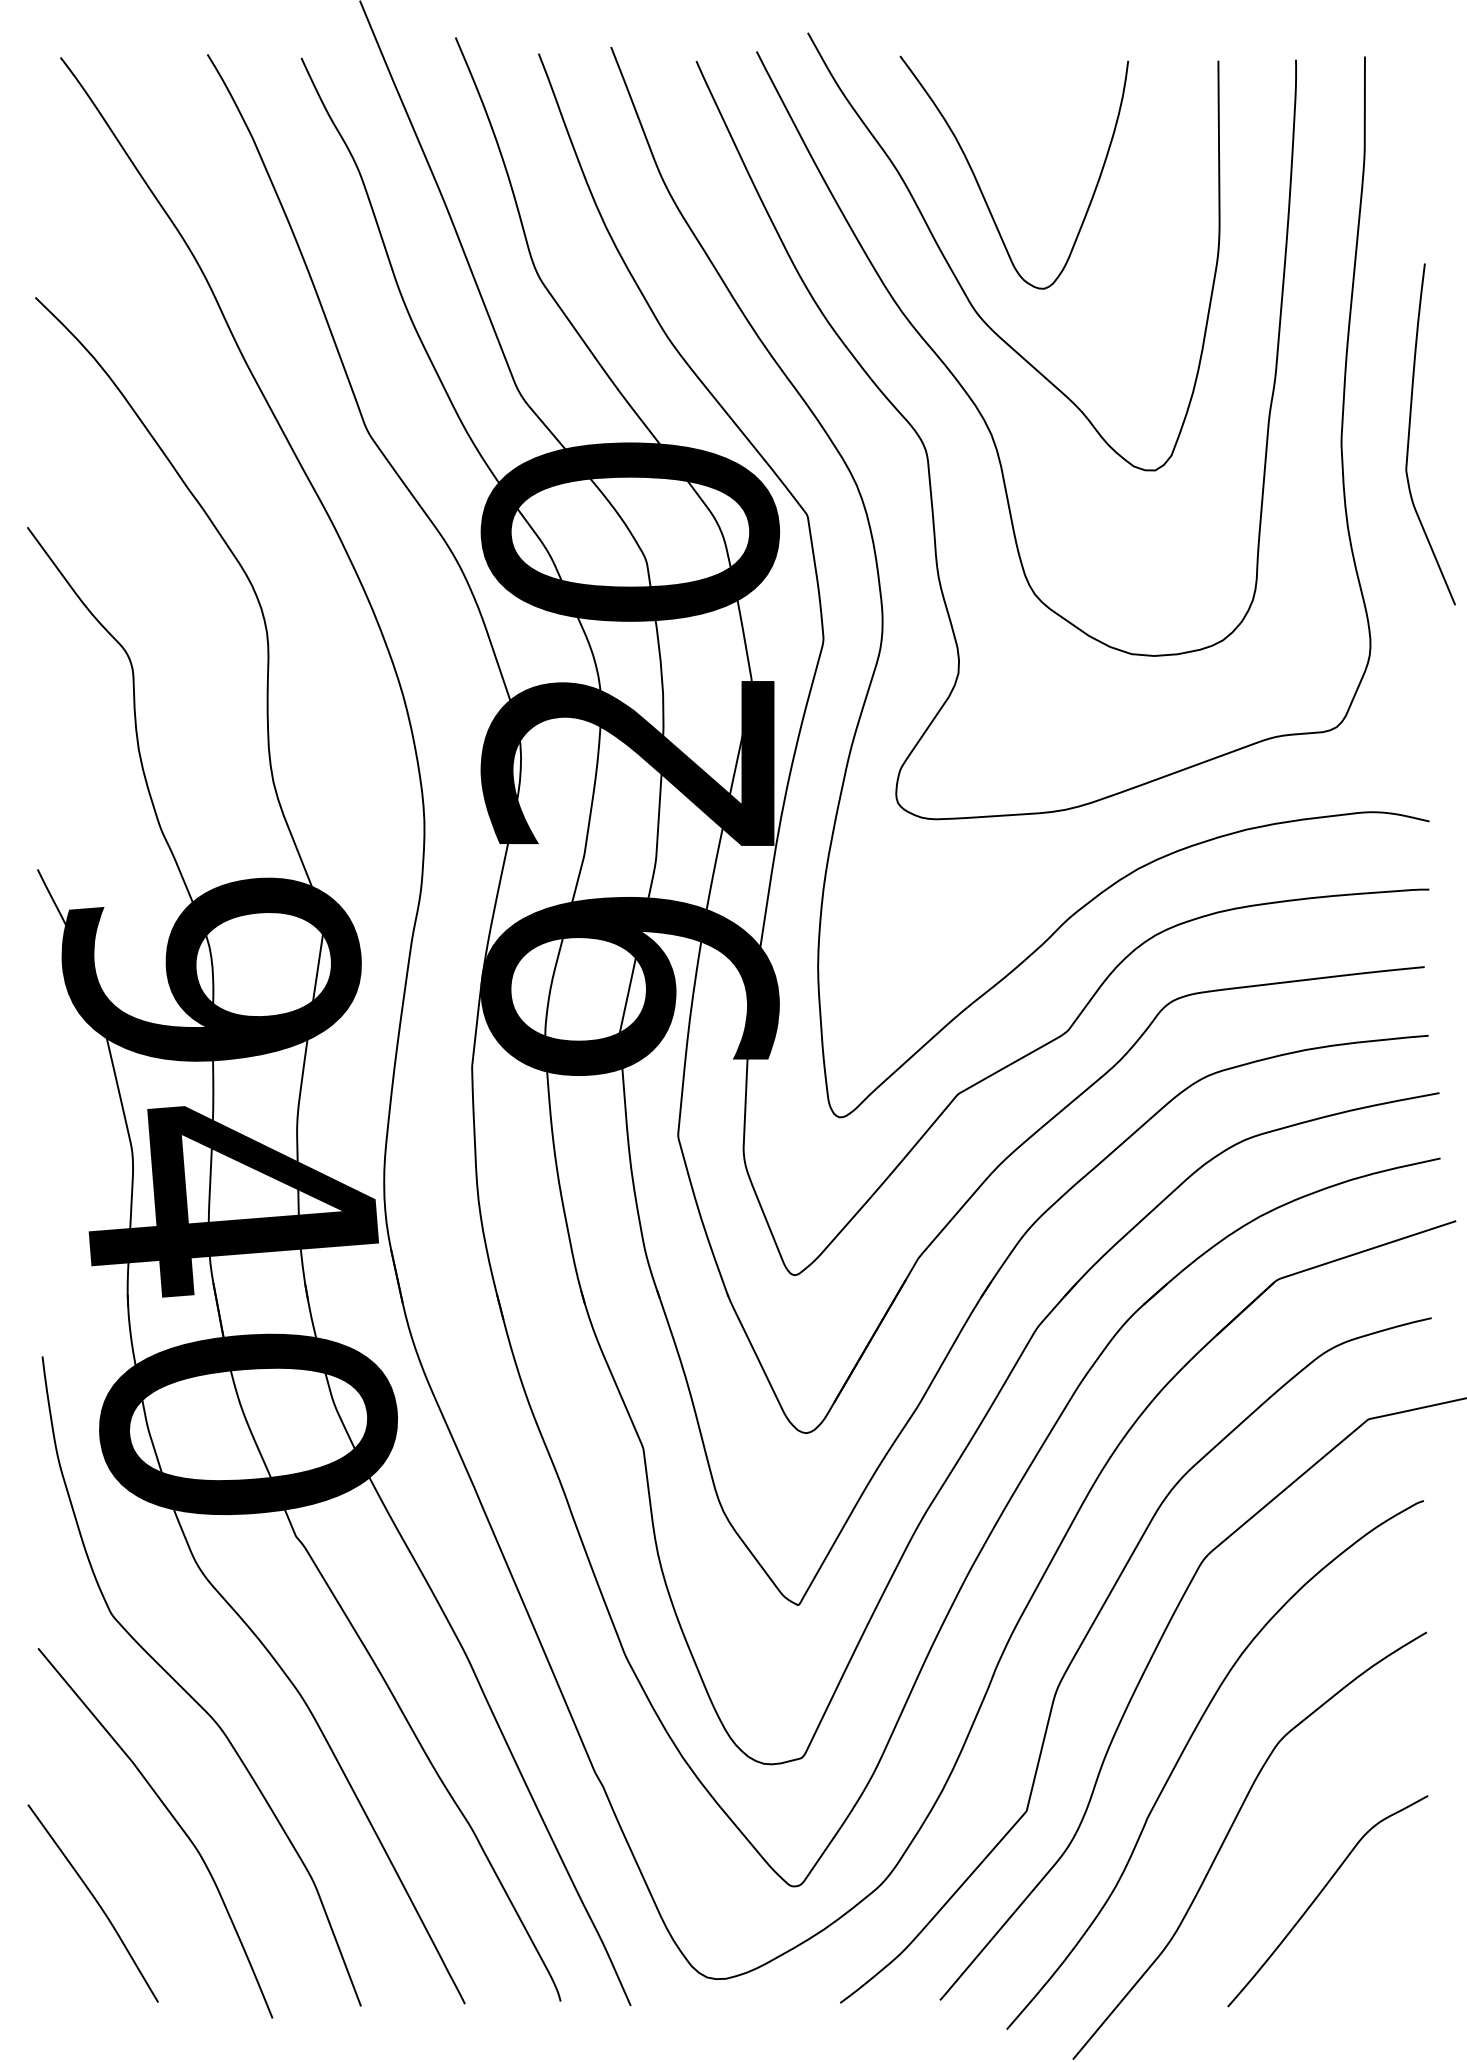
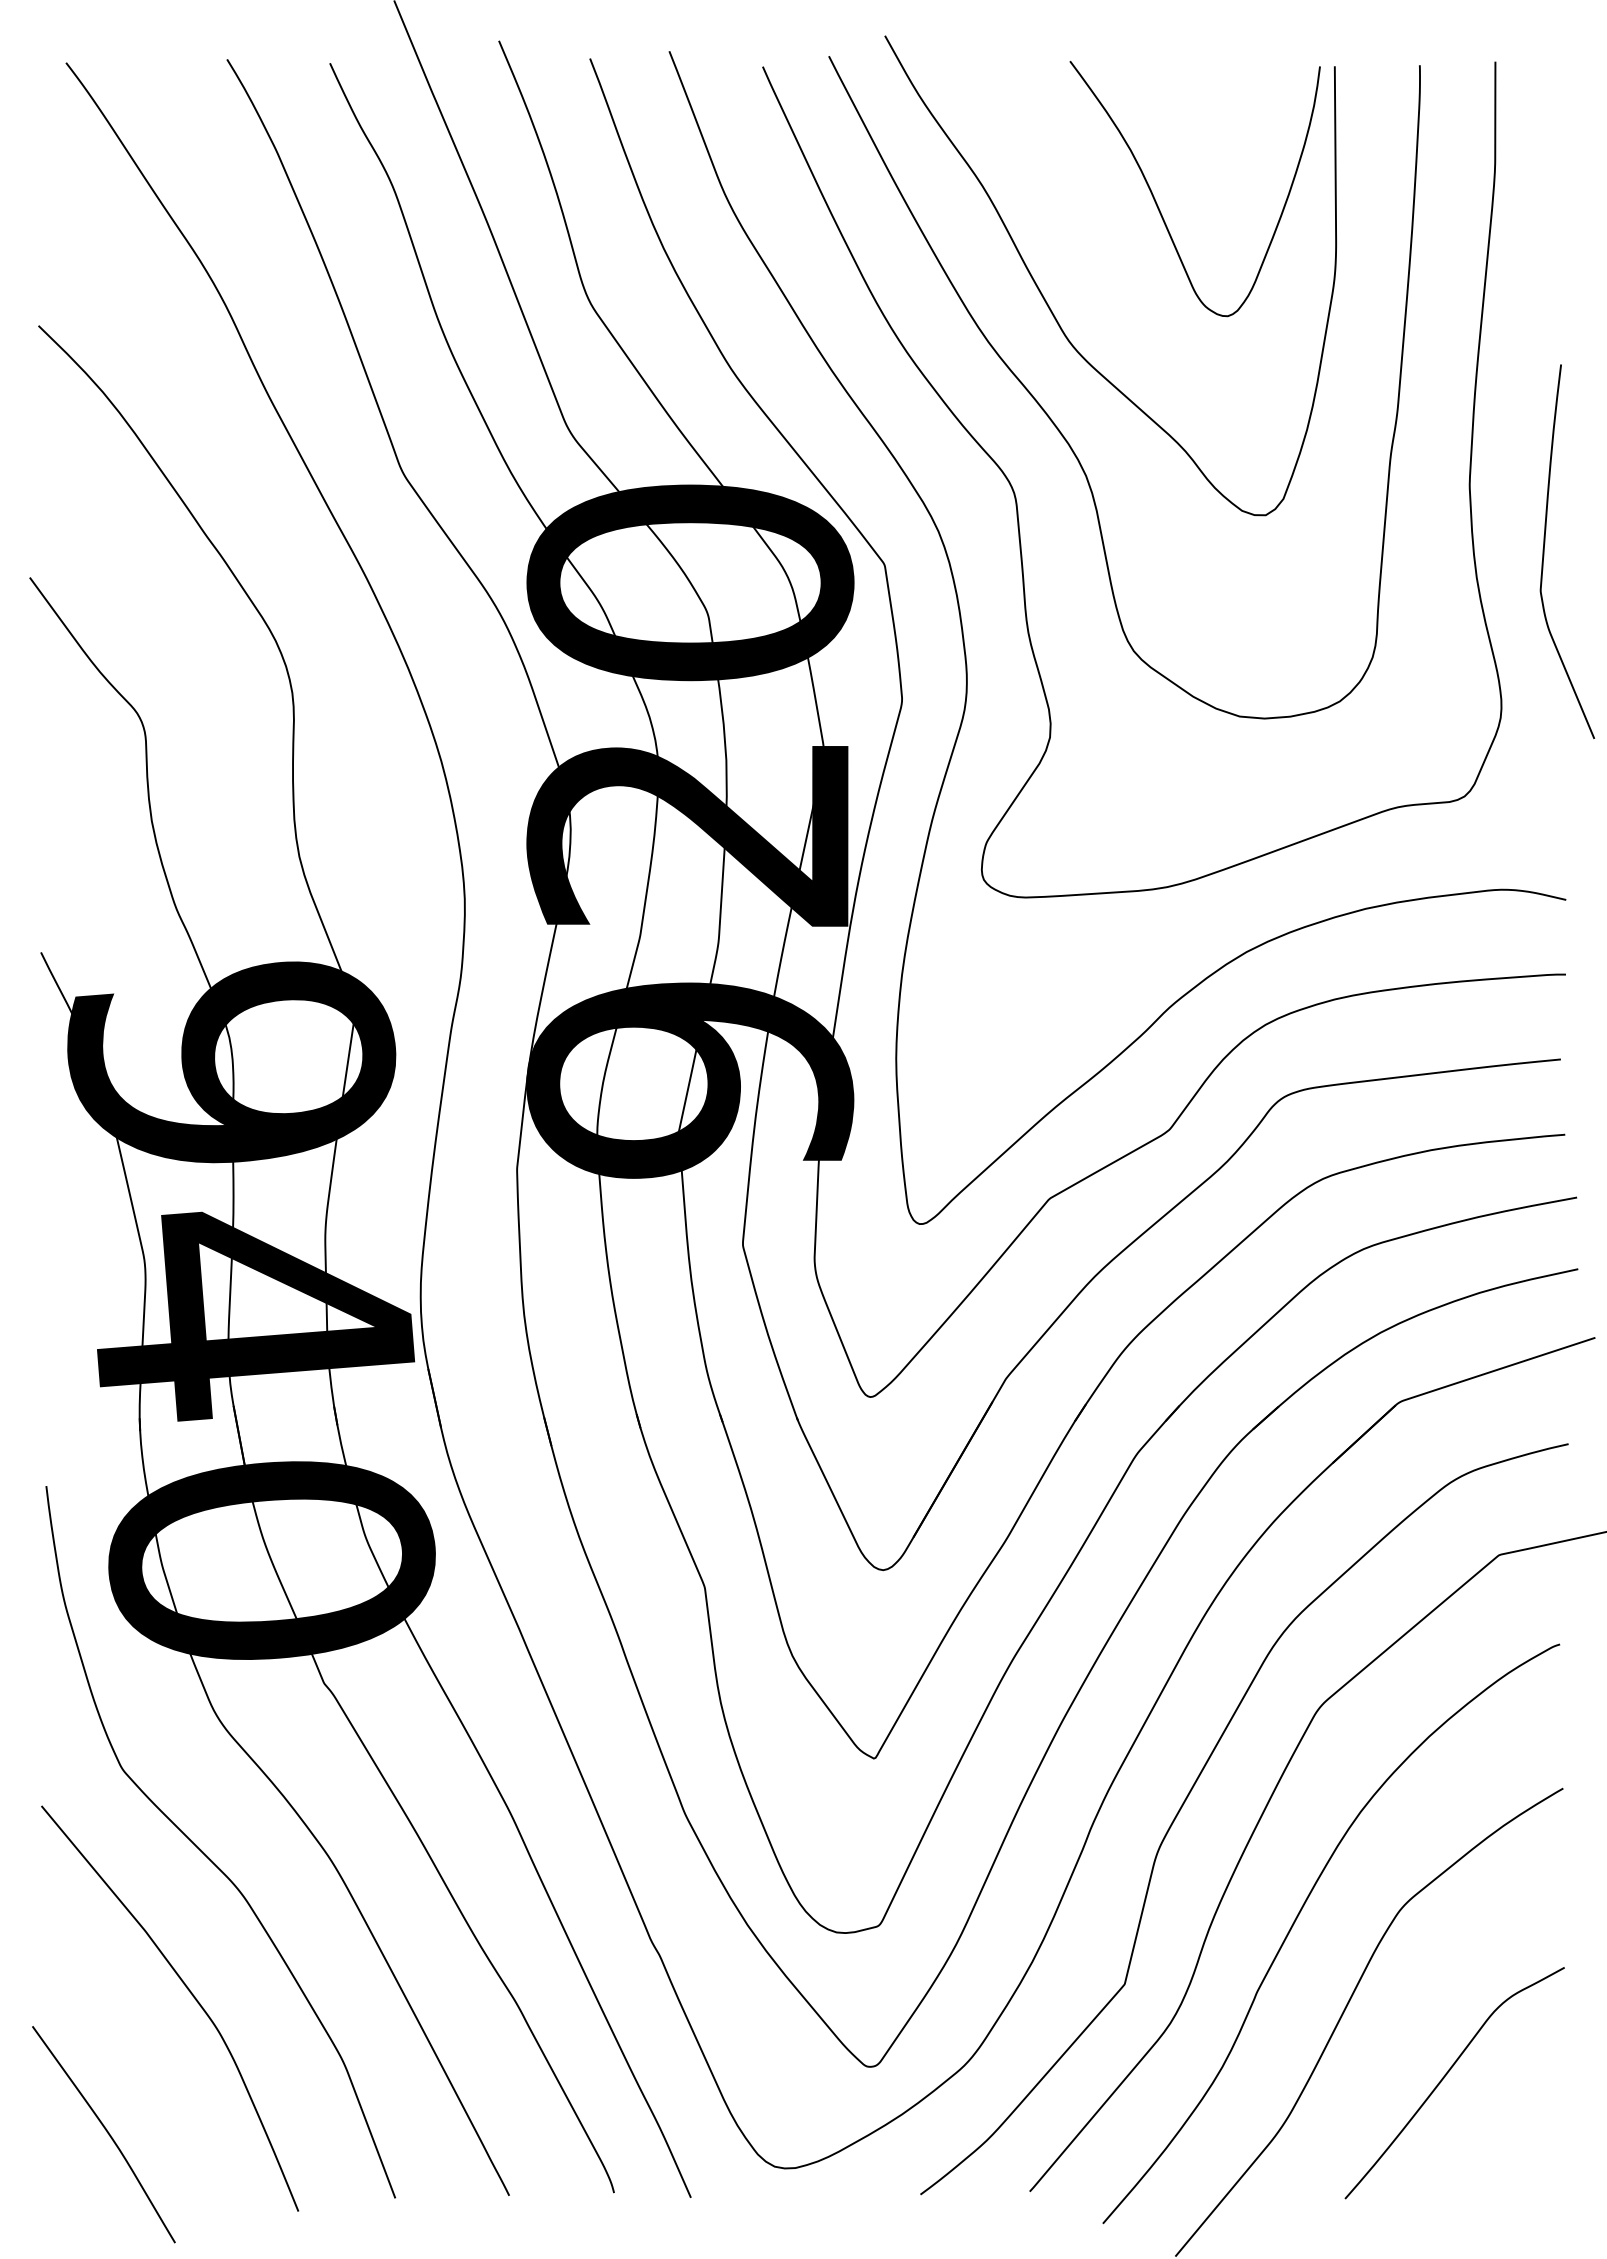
curve: (980, 187) -> (1158, 205), moved
curve: (1409, 434) -> (1544, 551), moved
curve: (95, 1901) -> (106, 2132), moved

